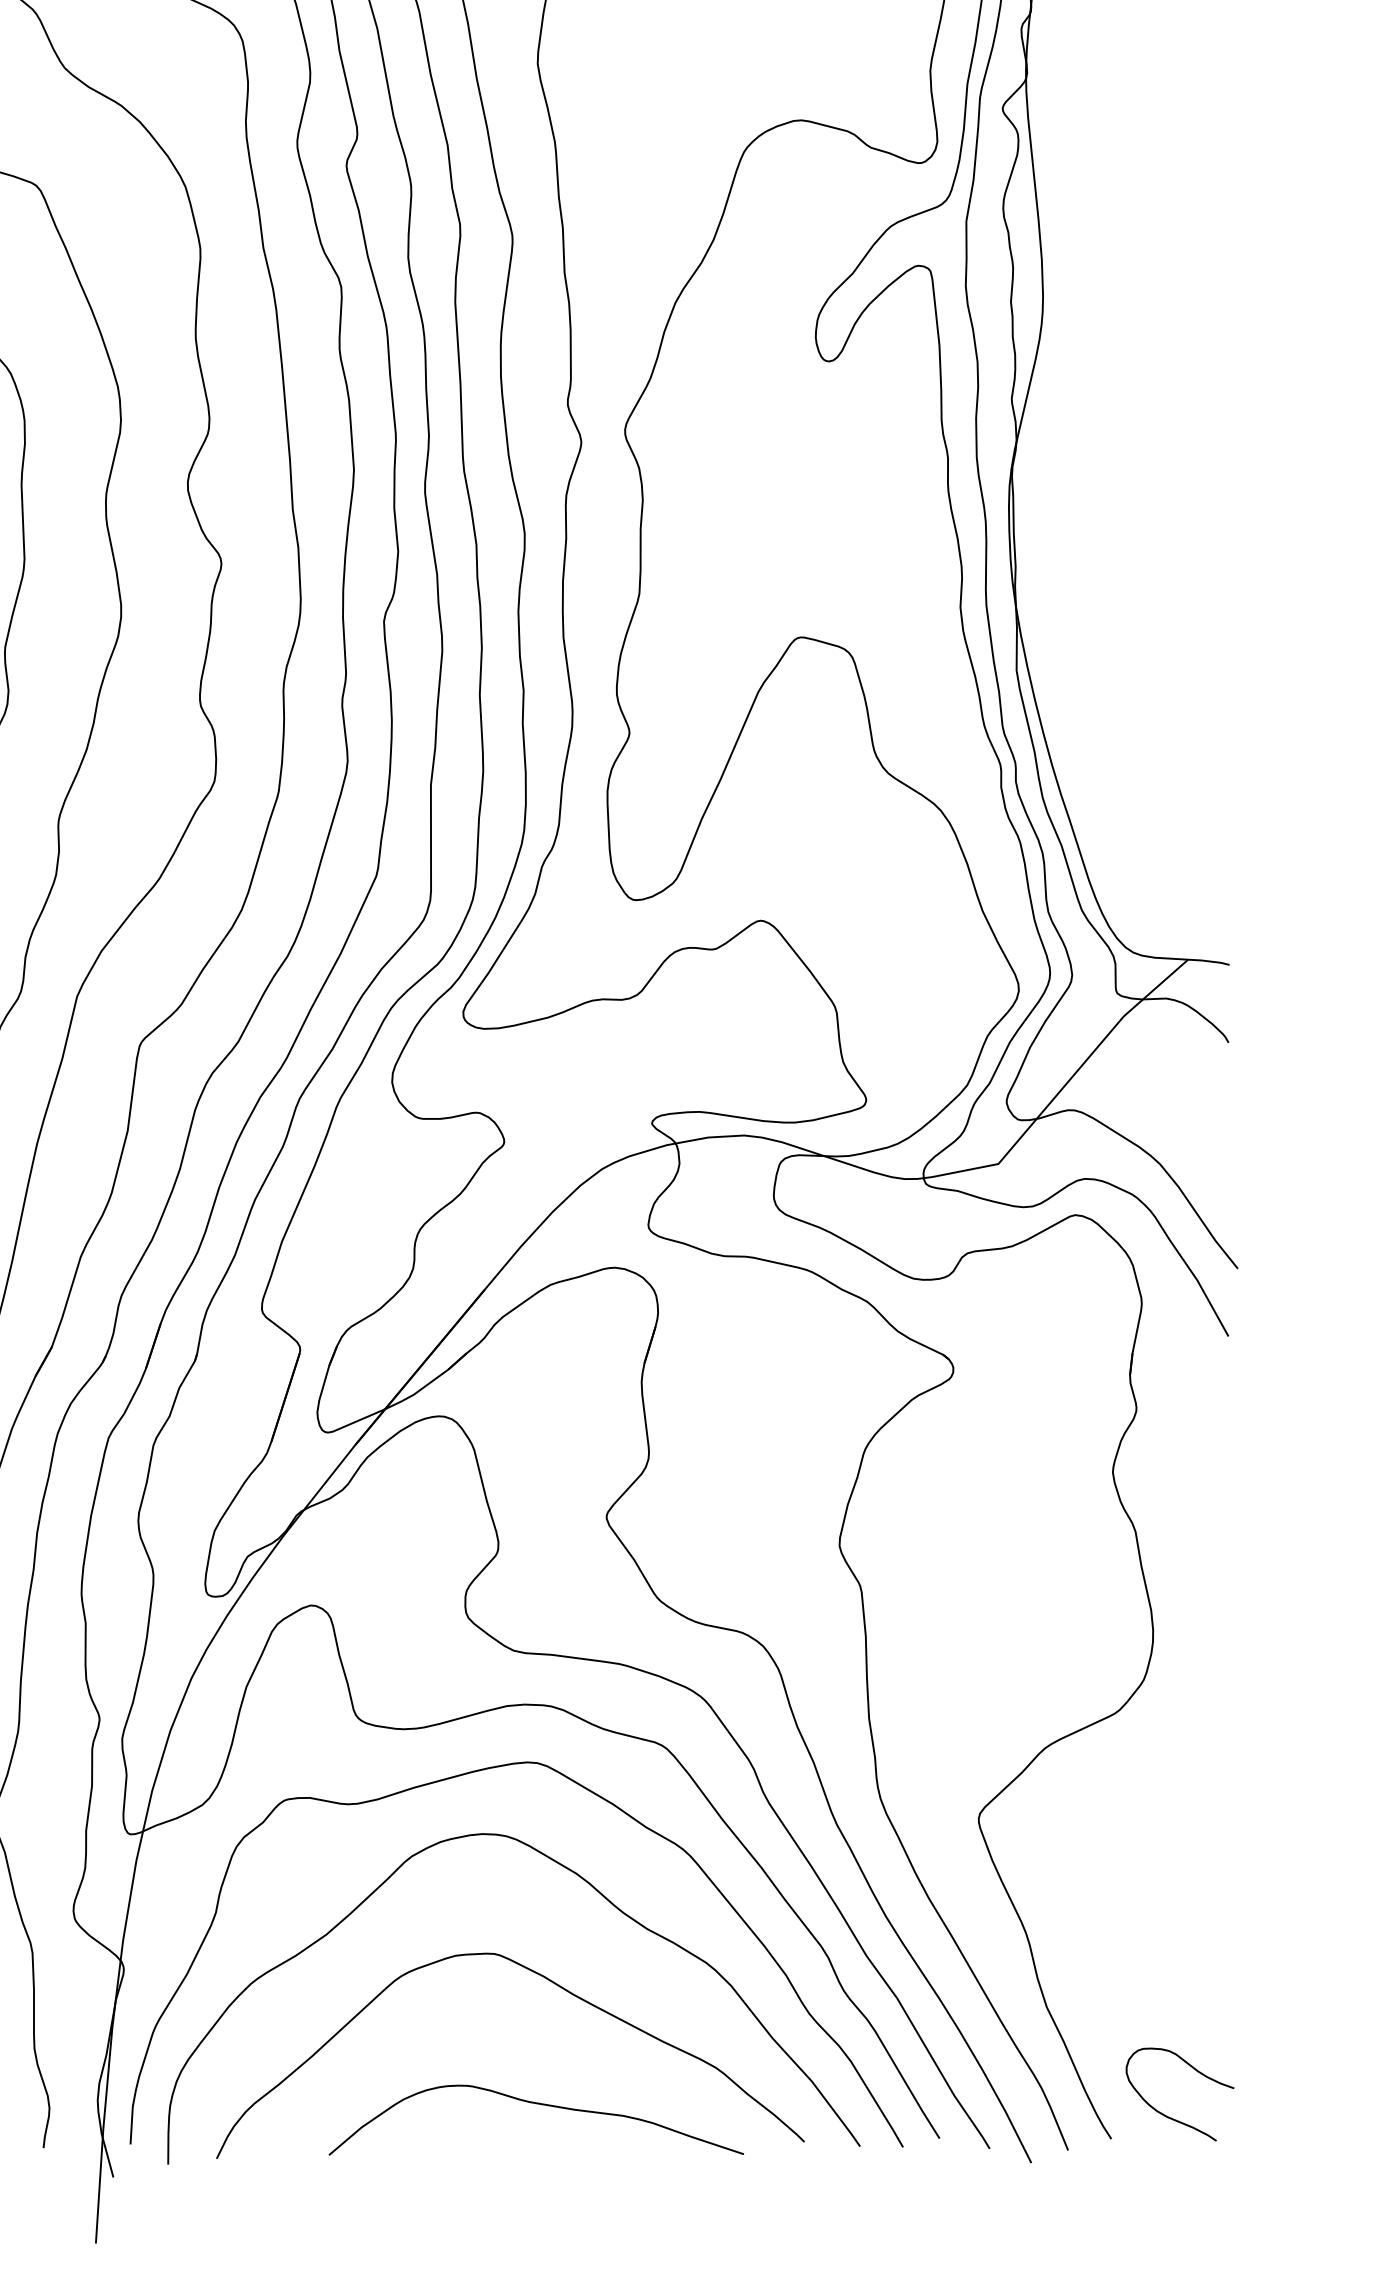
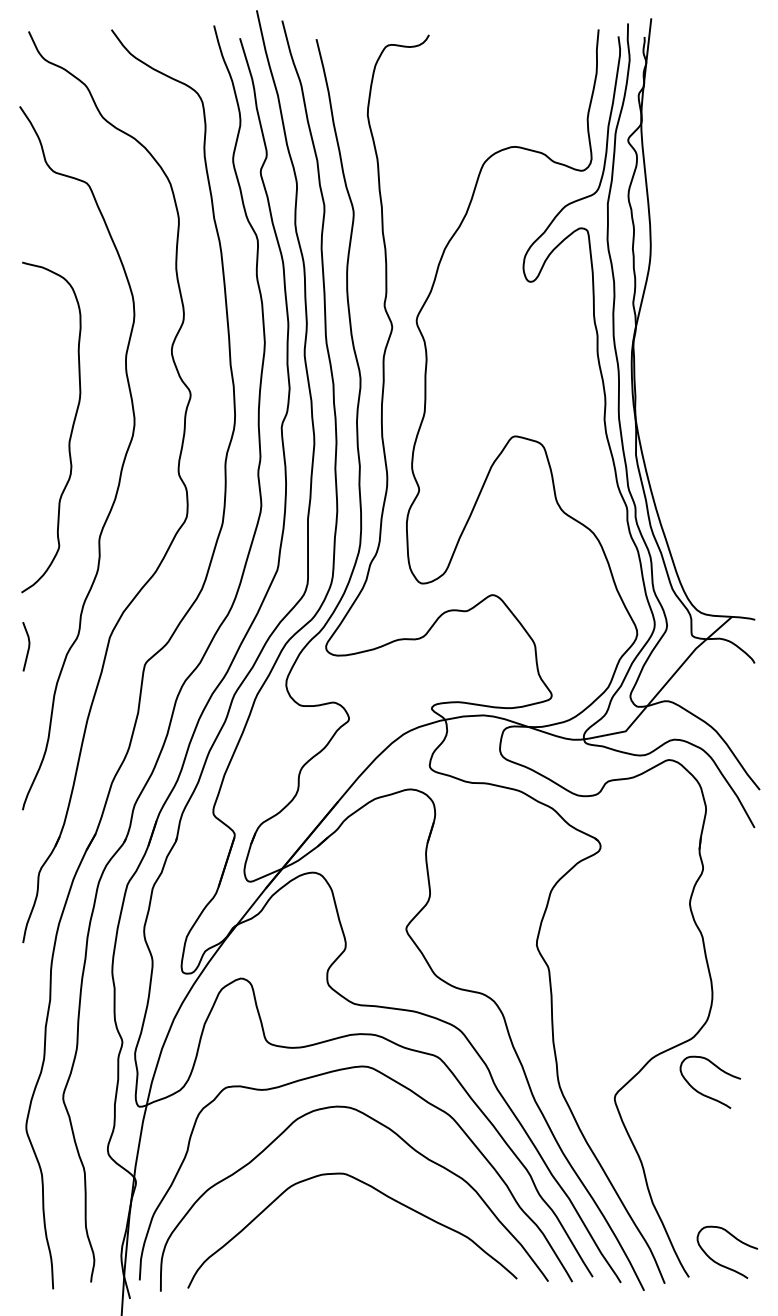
curve: (1133, 1808) -> (701, 1092), added
curve: (535, 2105) -> (366, 1258), removed

